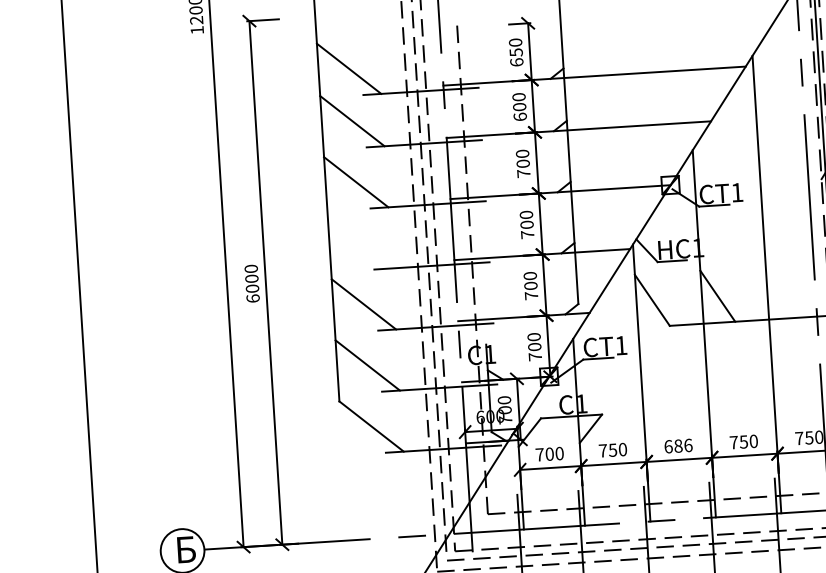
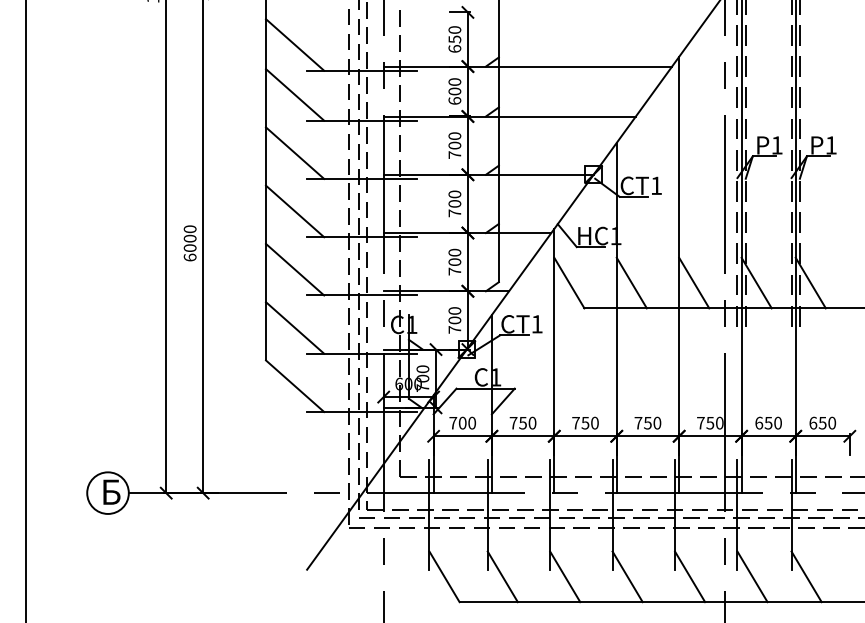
line: (360, 243) -> (295, 211), added
line: (783, 291) -> (694, 282), added
text: (678, 445) -> (585, 422), 686 -> 750

